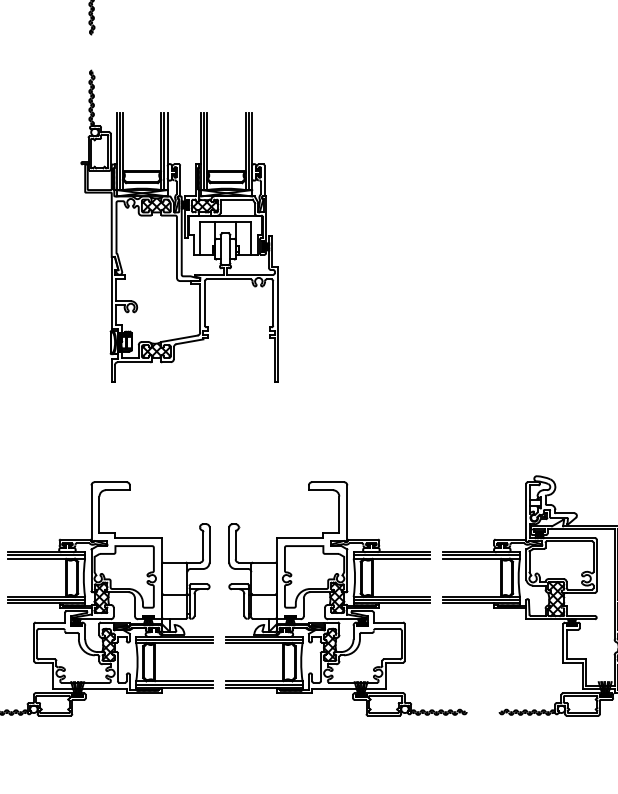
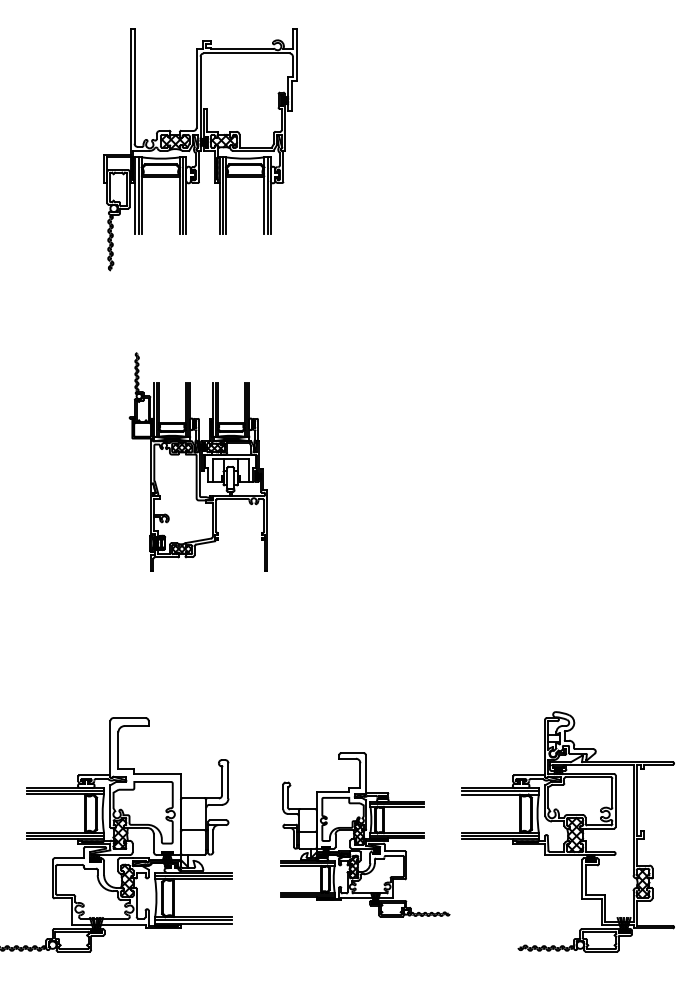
part: (179, 225) -> (198, 461), size x0.7
part: (346, 598) -> (365, 834), size x0.7

